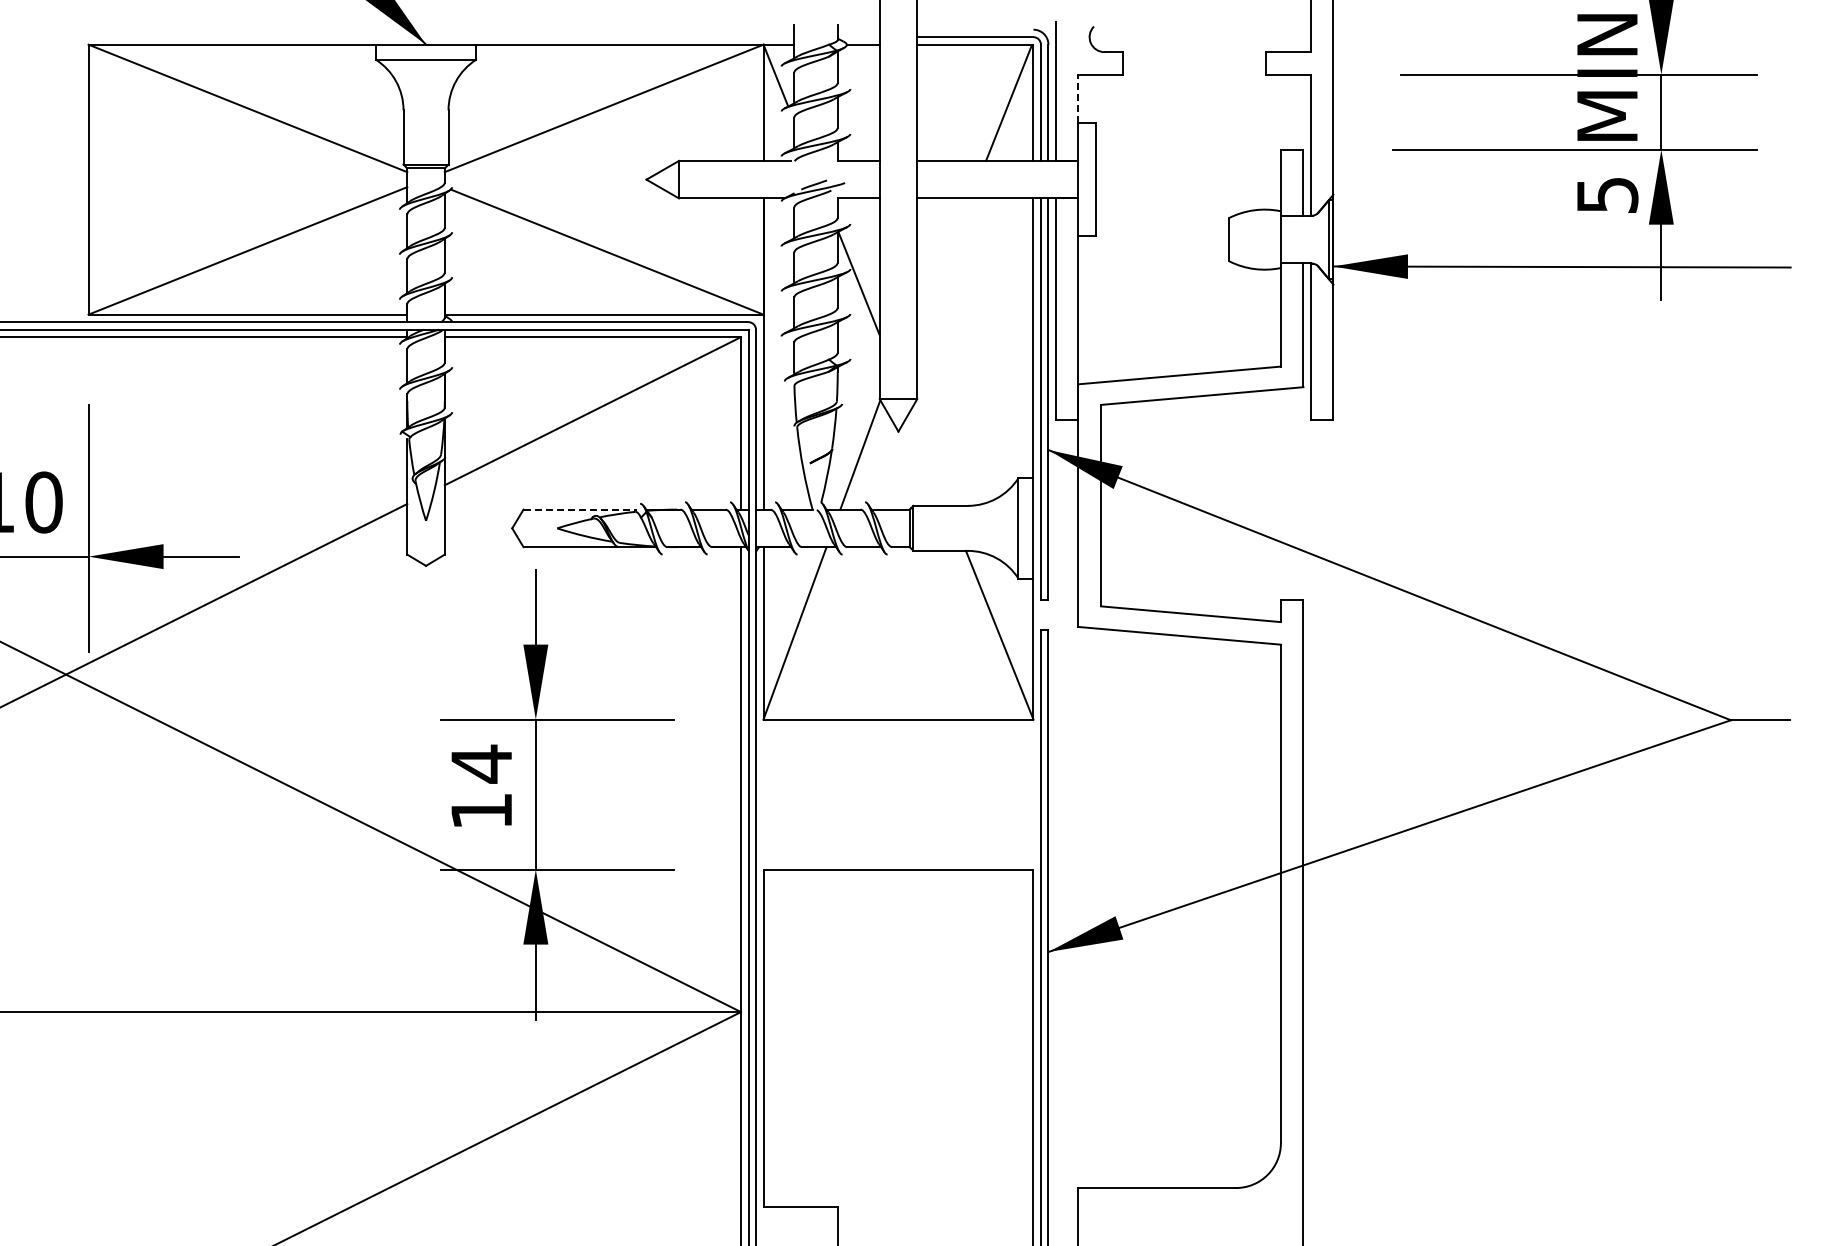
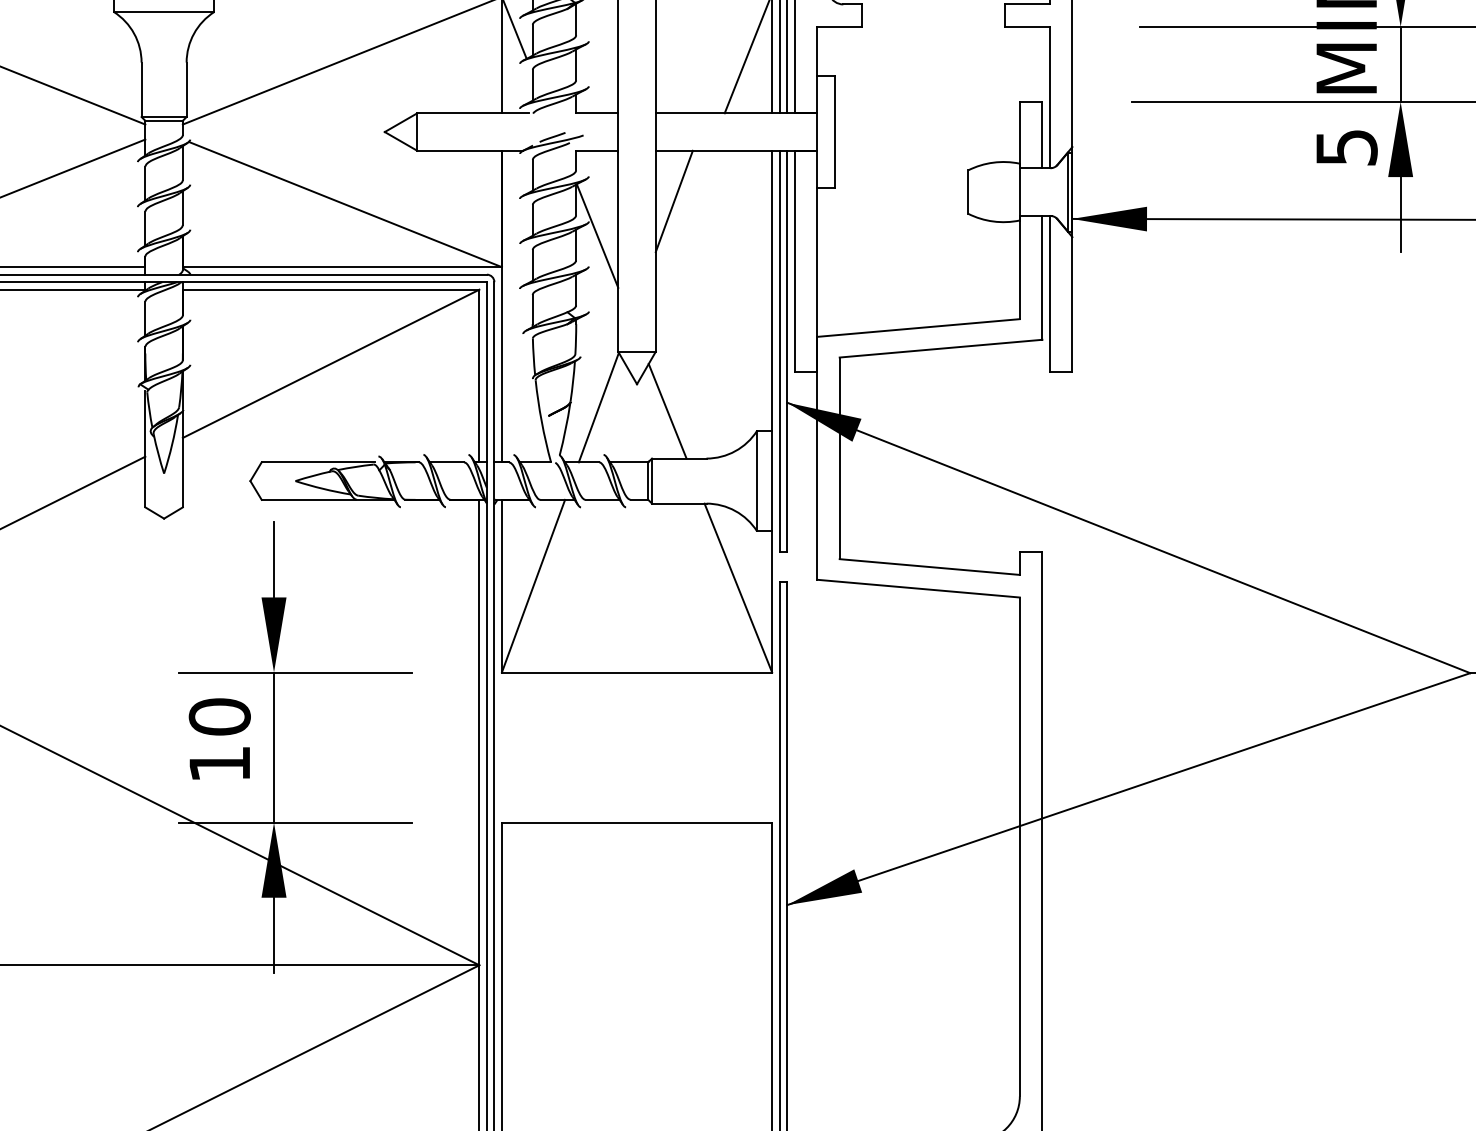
line: (1078, 98) -> (817, 50), dashed -> solid
line: (935, 248) -> (674, 200), added
line: (928, 458) -> (667, 411), added
line: (580, 509) -> (318, 462), dashed -> solid
text: (481, 763) -> (219, 716), 14 -> 10

